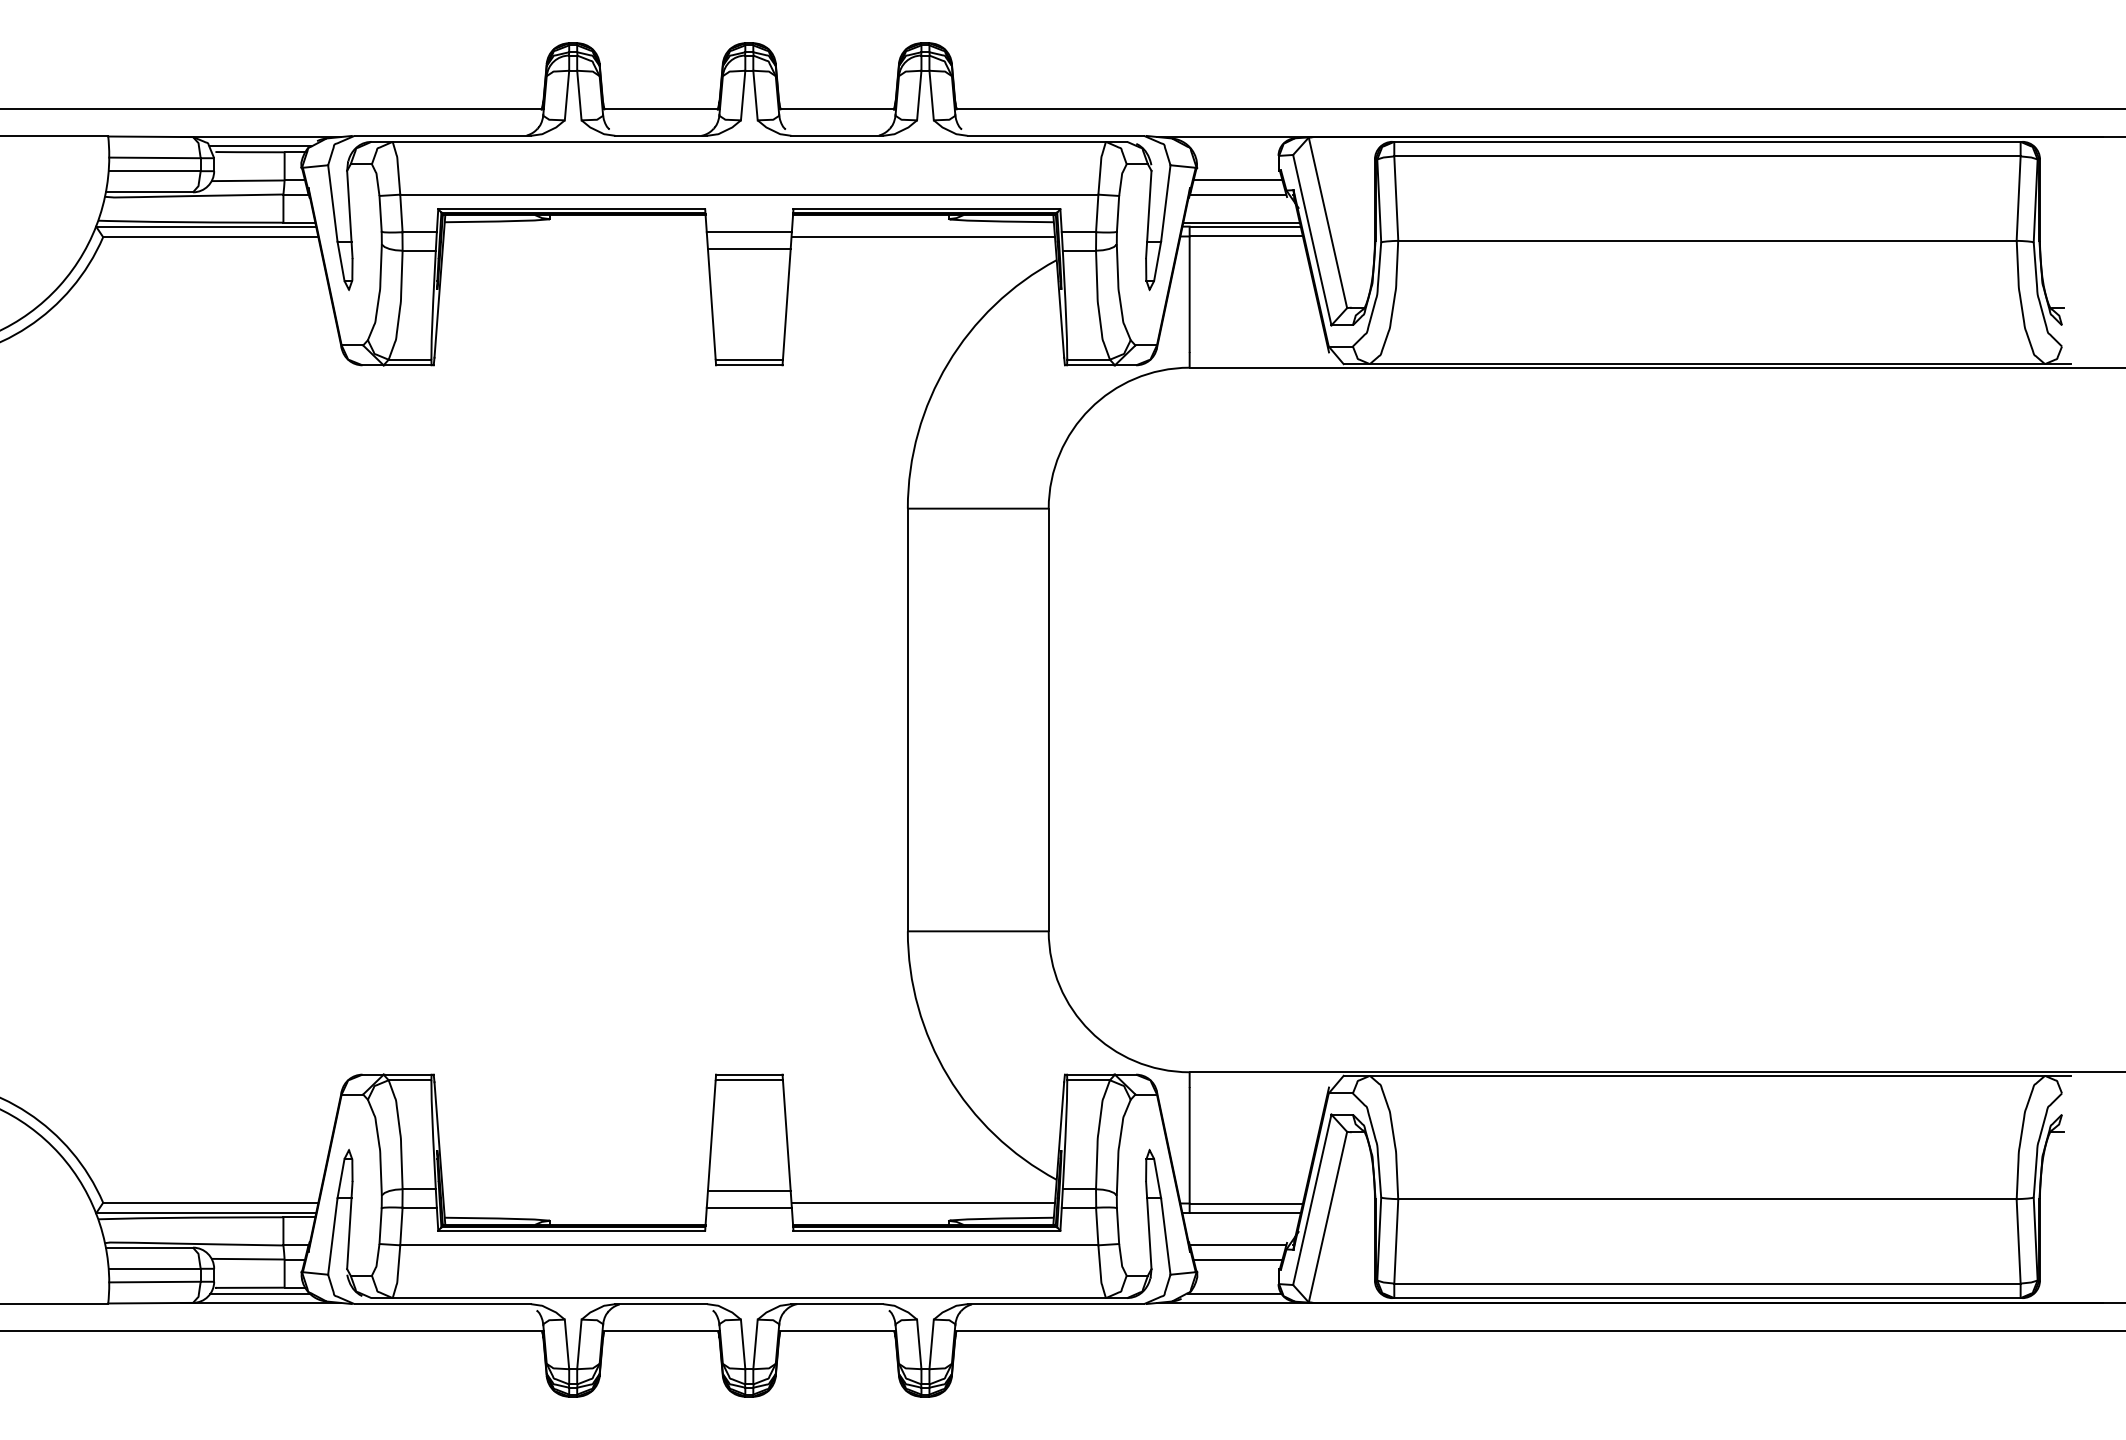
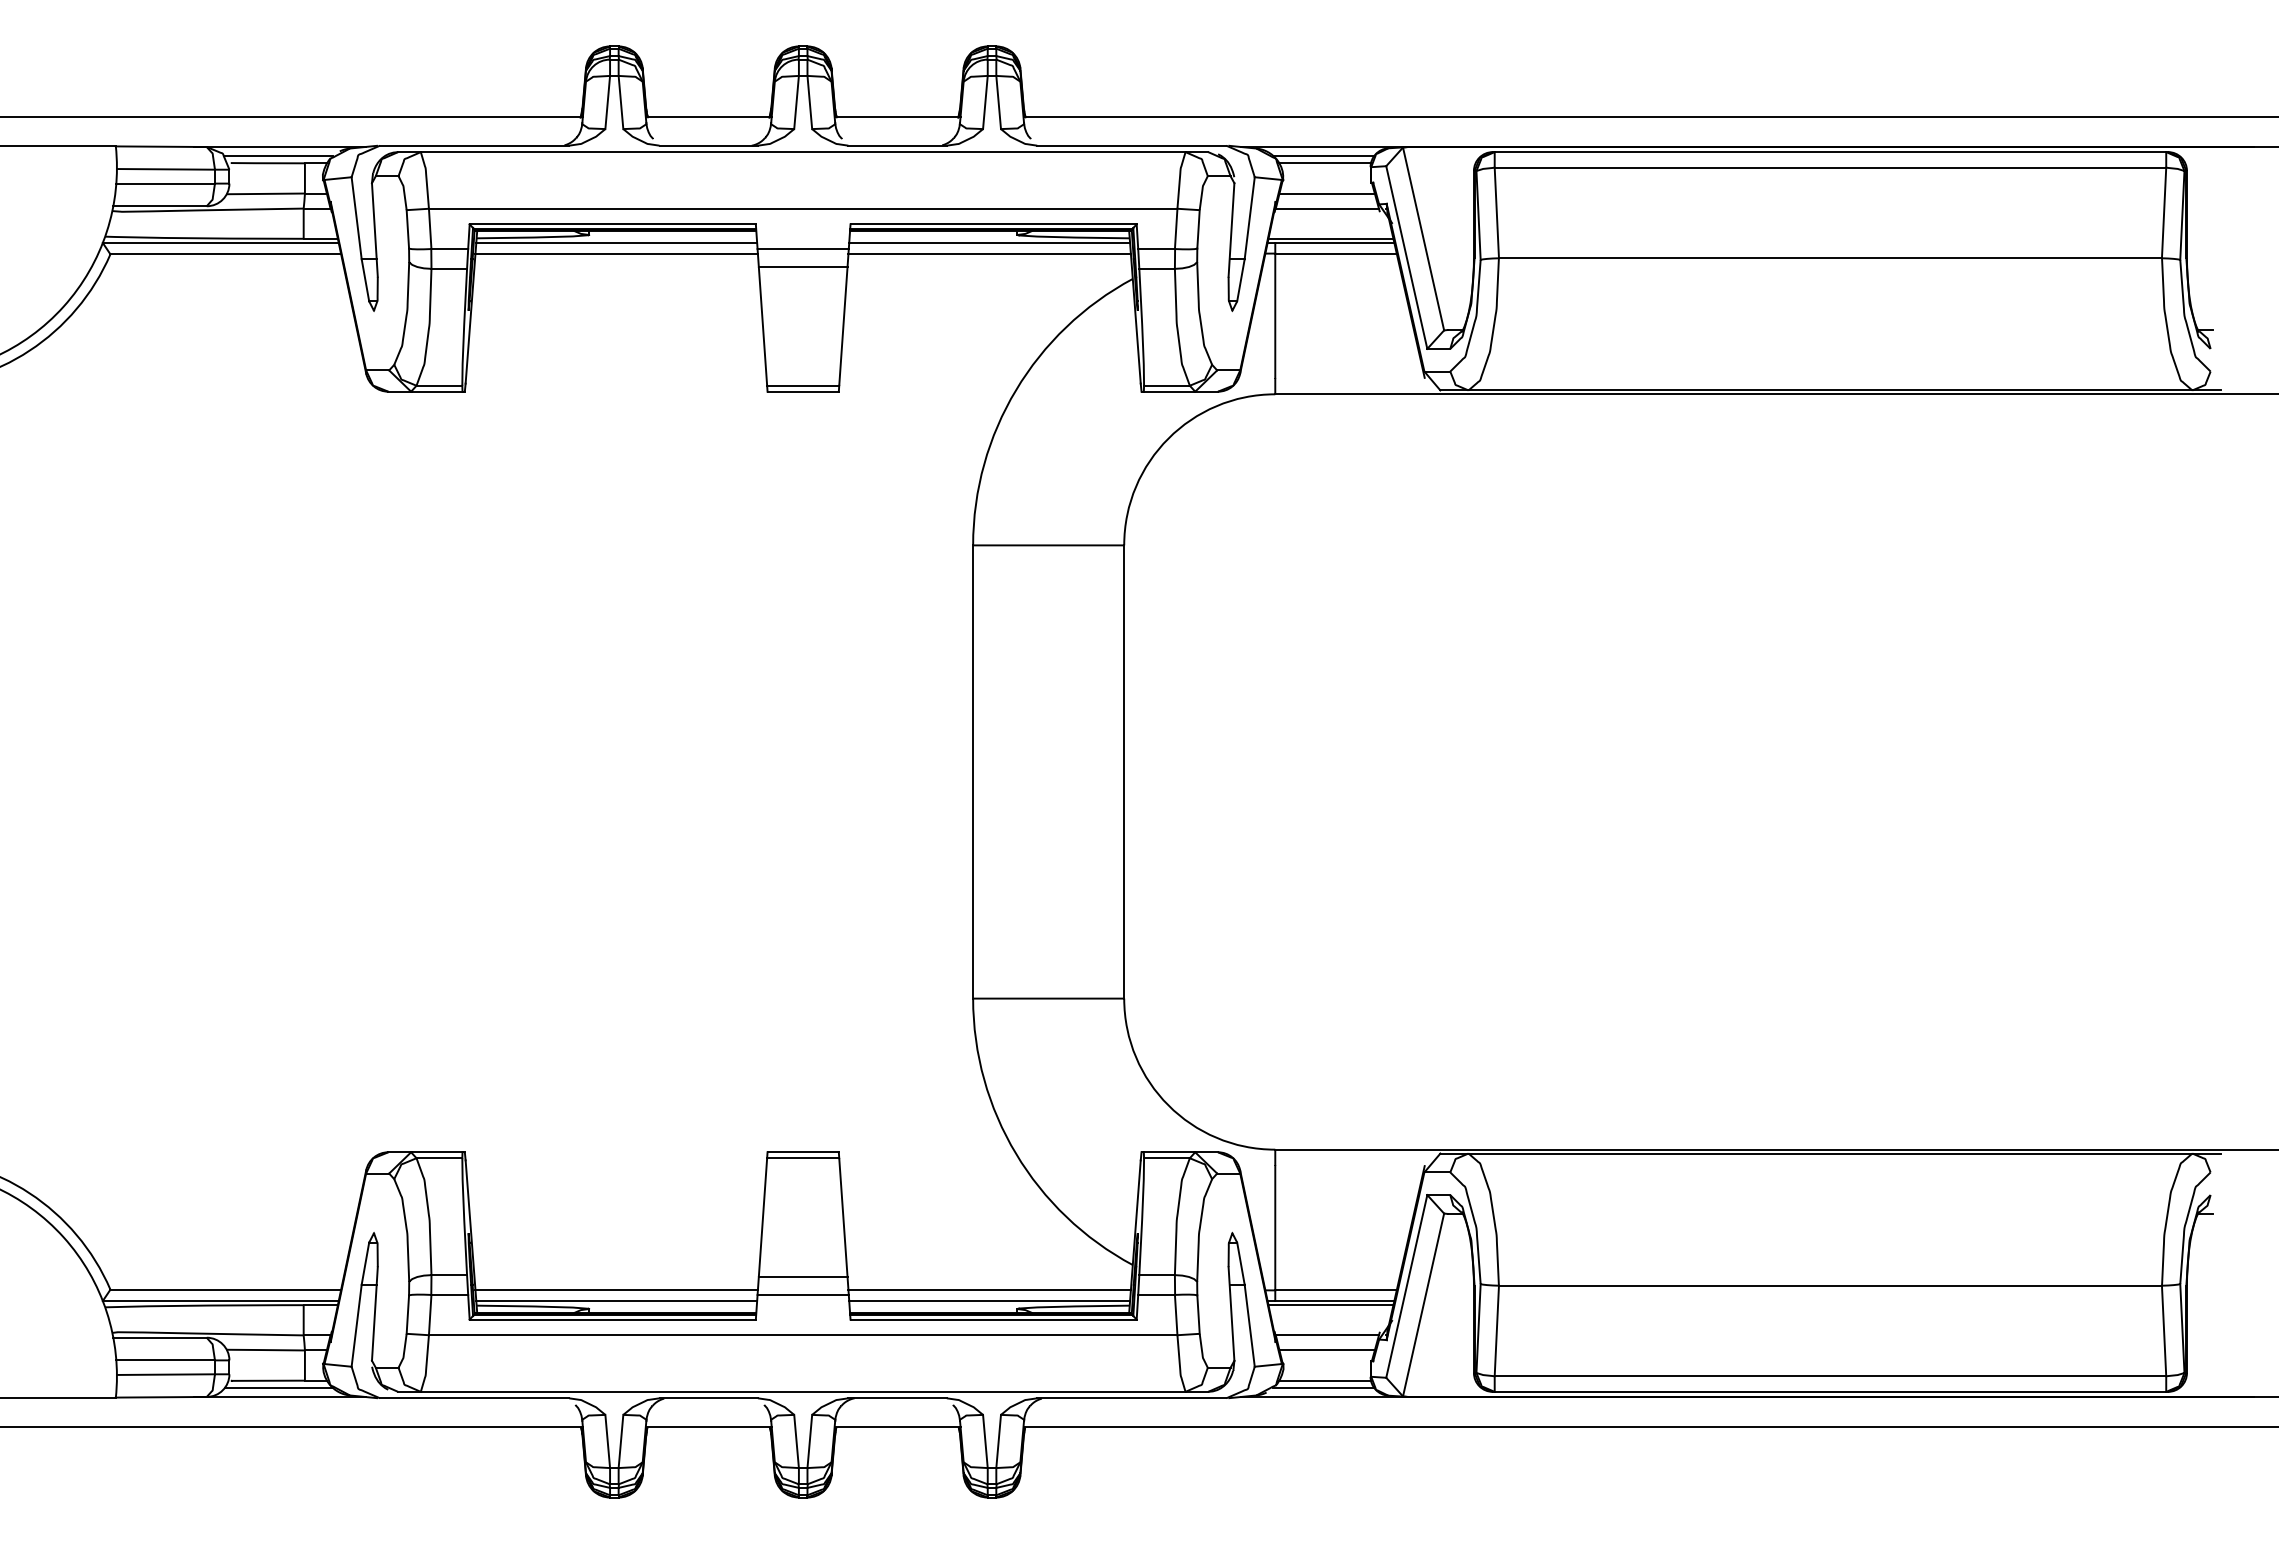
line: (1234, 145) -> (1323, 156), added
line: (1235, 152) -> (1324, 163), added
line: (575, 227) -> (616, 243), added
line: (923, 227) -> (989, 243), added
line: (575, 237) -> (616, 254), added
line: (575, 1202) -> (616, 1289), added
line: (575, 1212) -> (616, 1300), added
line: (923, 1212) -> (989, 1300), added
line: (1241, 1217) -> (1330, 1305), added
line: (1235, 1287) -> (1324, 1380), added

